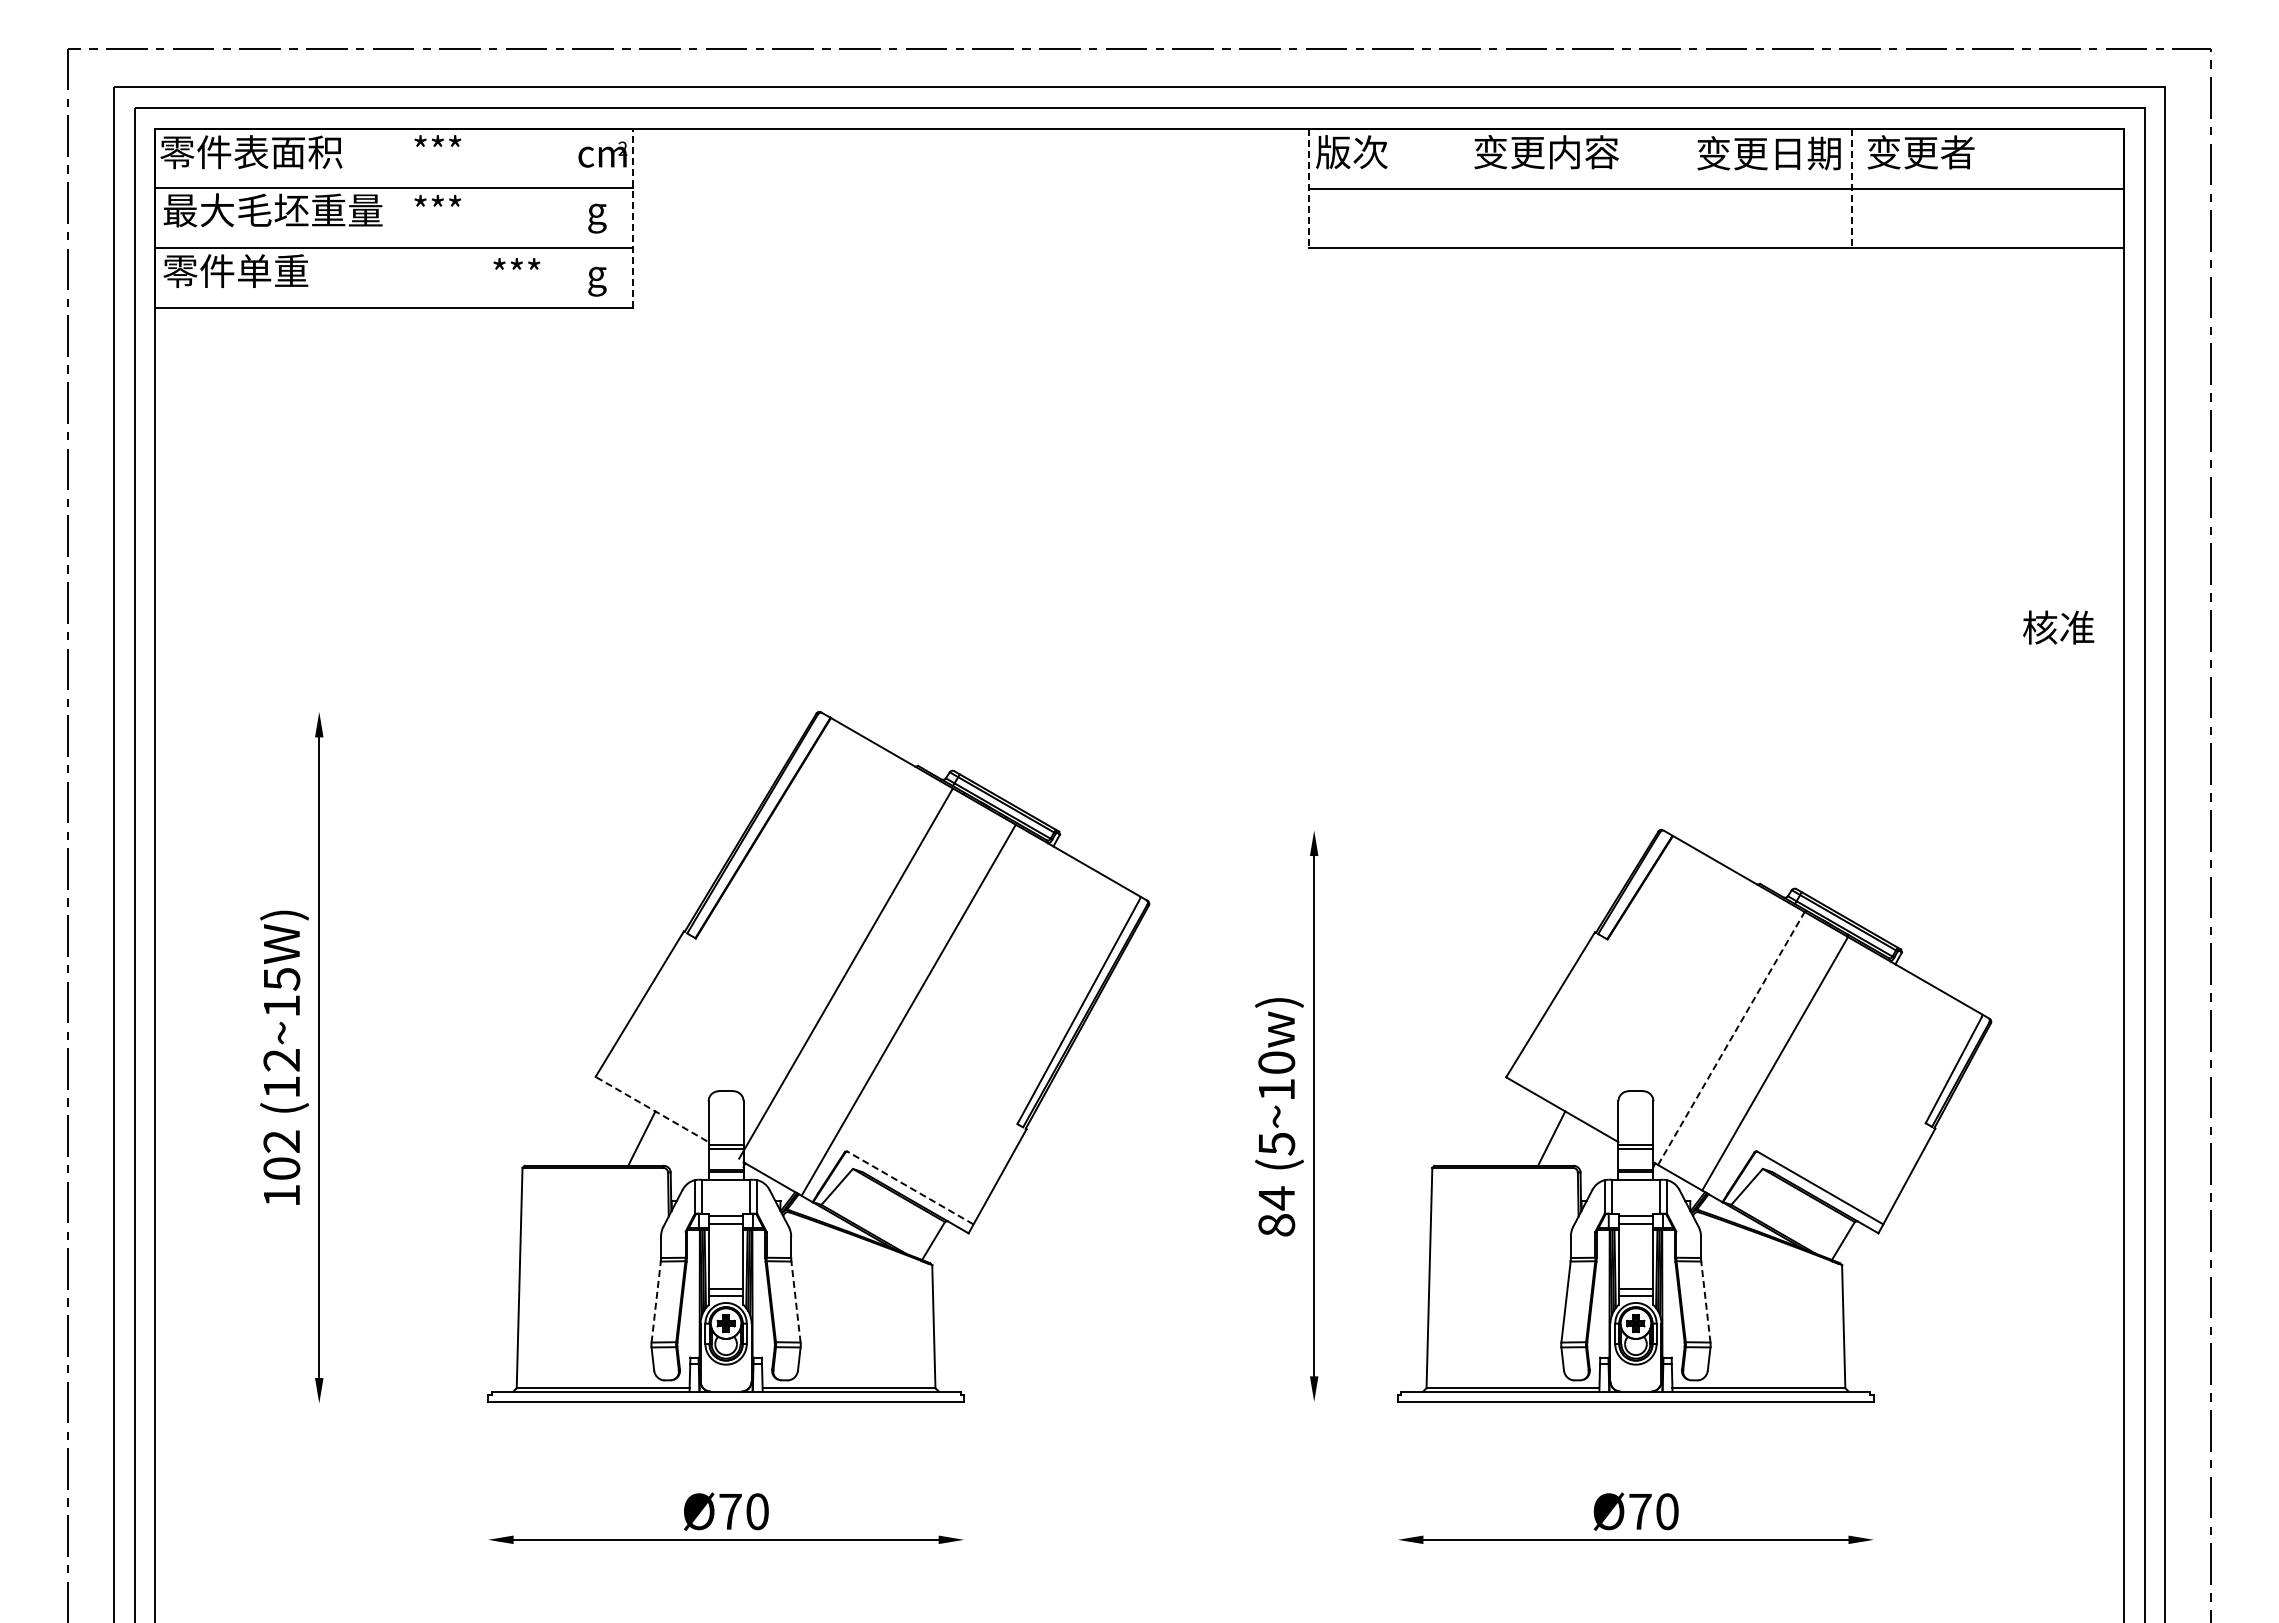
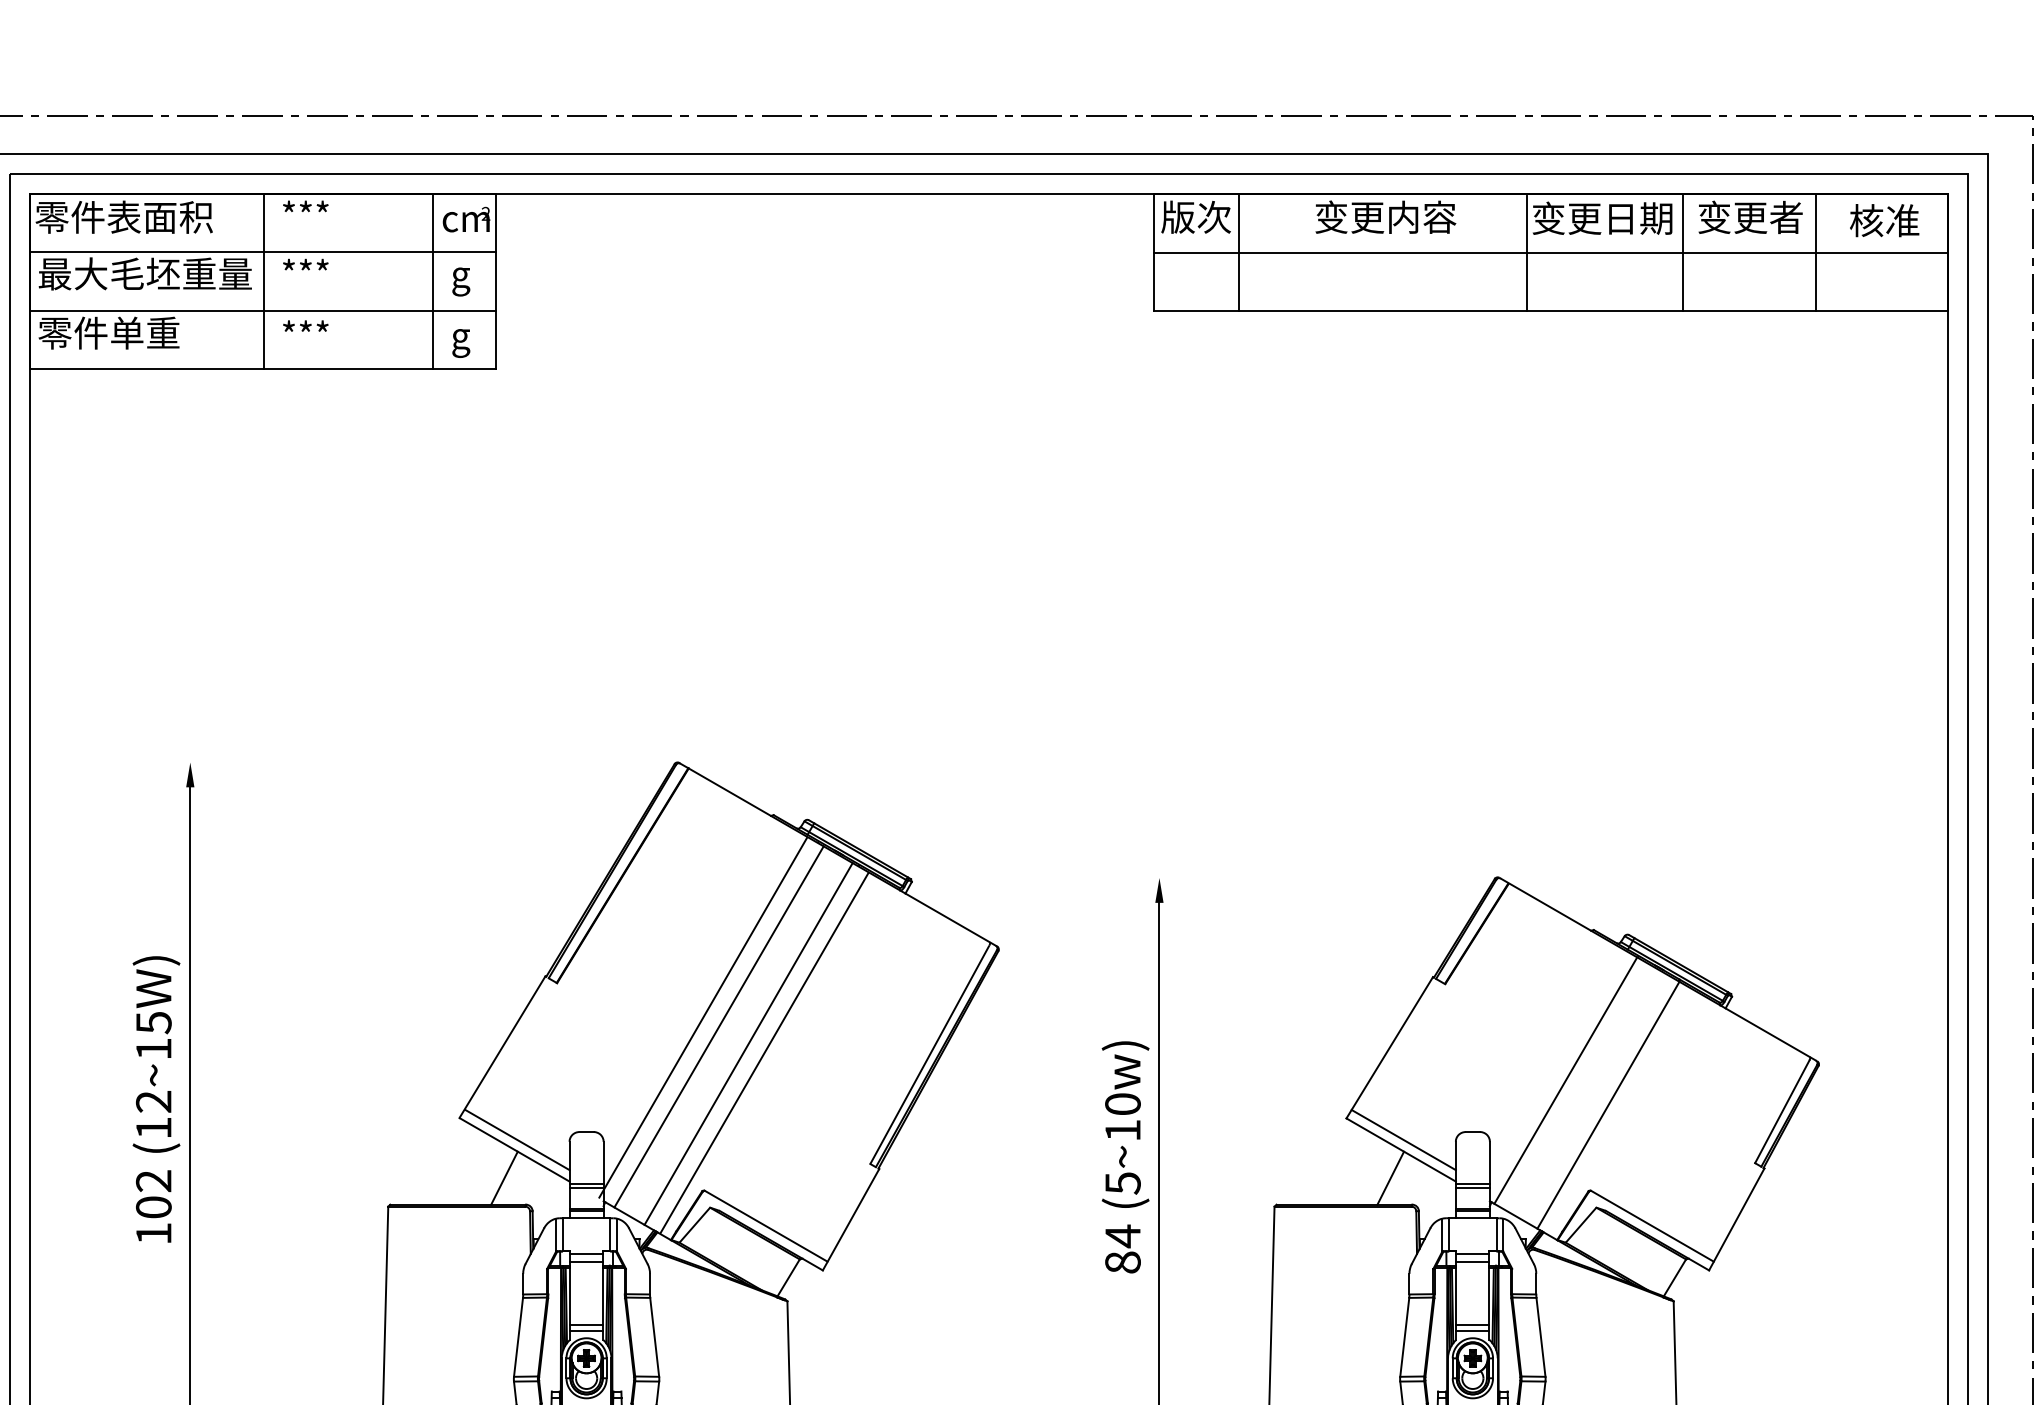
line: (1308, 188) -> (1153, 252), dashed -> solid
line: (1395, 188) -> (1238, 252), added
line: (1852, 188) -> (1683, 252), dashed -> solid
line: (1987, 188) -> (1815, 252), added
line: (1691, 189) -> (1526, 253), added
line: (394, 217) -> (263, 280), added
line: (568, 217) -> (433, 280), added
line: (633, 218) -> (496, 281), dashed -> solid
text: (516, 263) -> (305, 325), moved
text: (2058, 627) -> (1884, 220), moved
line: (861, 983) -> (718, 1027), added
line: (892, 1000) -> (748, 1043), added
line: (1731, 1038) -> (1565, 1080), dashed -> solid
line: (654, 1099) -> (516, 1140), added
line: (1564, 1099) -> (1403, 1140), added
line: (652, 1109) -> (514, 1149), dashed -> solid
line: (910, 1187) -> (766, 1225), dashed -> solid
line: (656, 1302) -> (518, 1337), dashed -> solid
line: (796, 1302) -> (655, 1337), dashed -> solid
line: (1705, 1302) -> (1540, 1337), dashed -> solid

